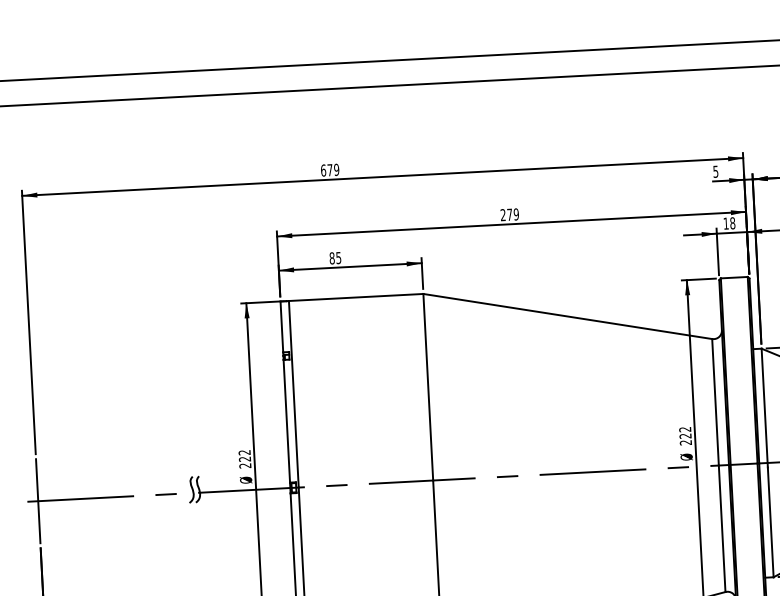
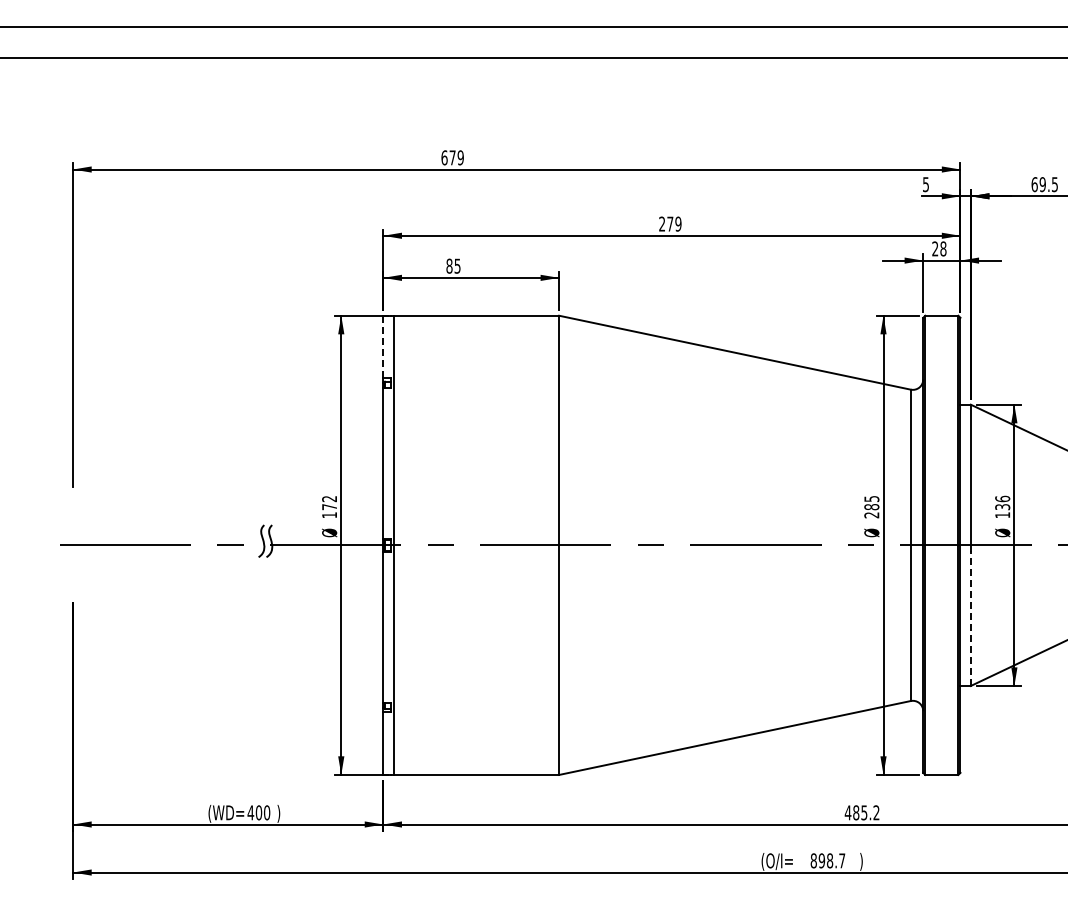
text: (726, 223) -> (935, 248), 18 -> 28
line: (281, 326) -> (383, 346), solid -> dashed
text: (685, 433) -> (871, 503), 222 -> 285
text: (245, 462) -> (329, 511), 222 -> 172
line: (38, 501) -> (73, 545), removed
line: (770, 522) -> (970, 618), solid -> dashed

